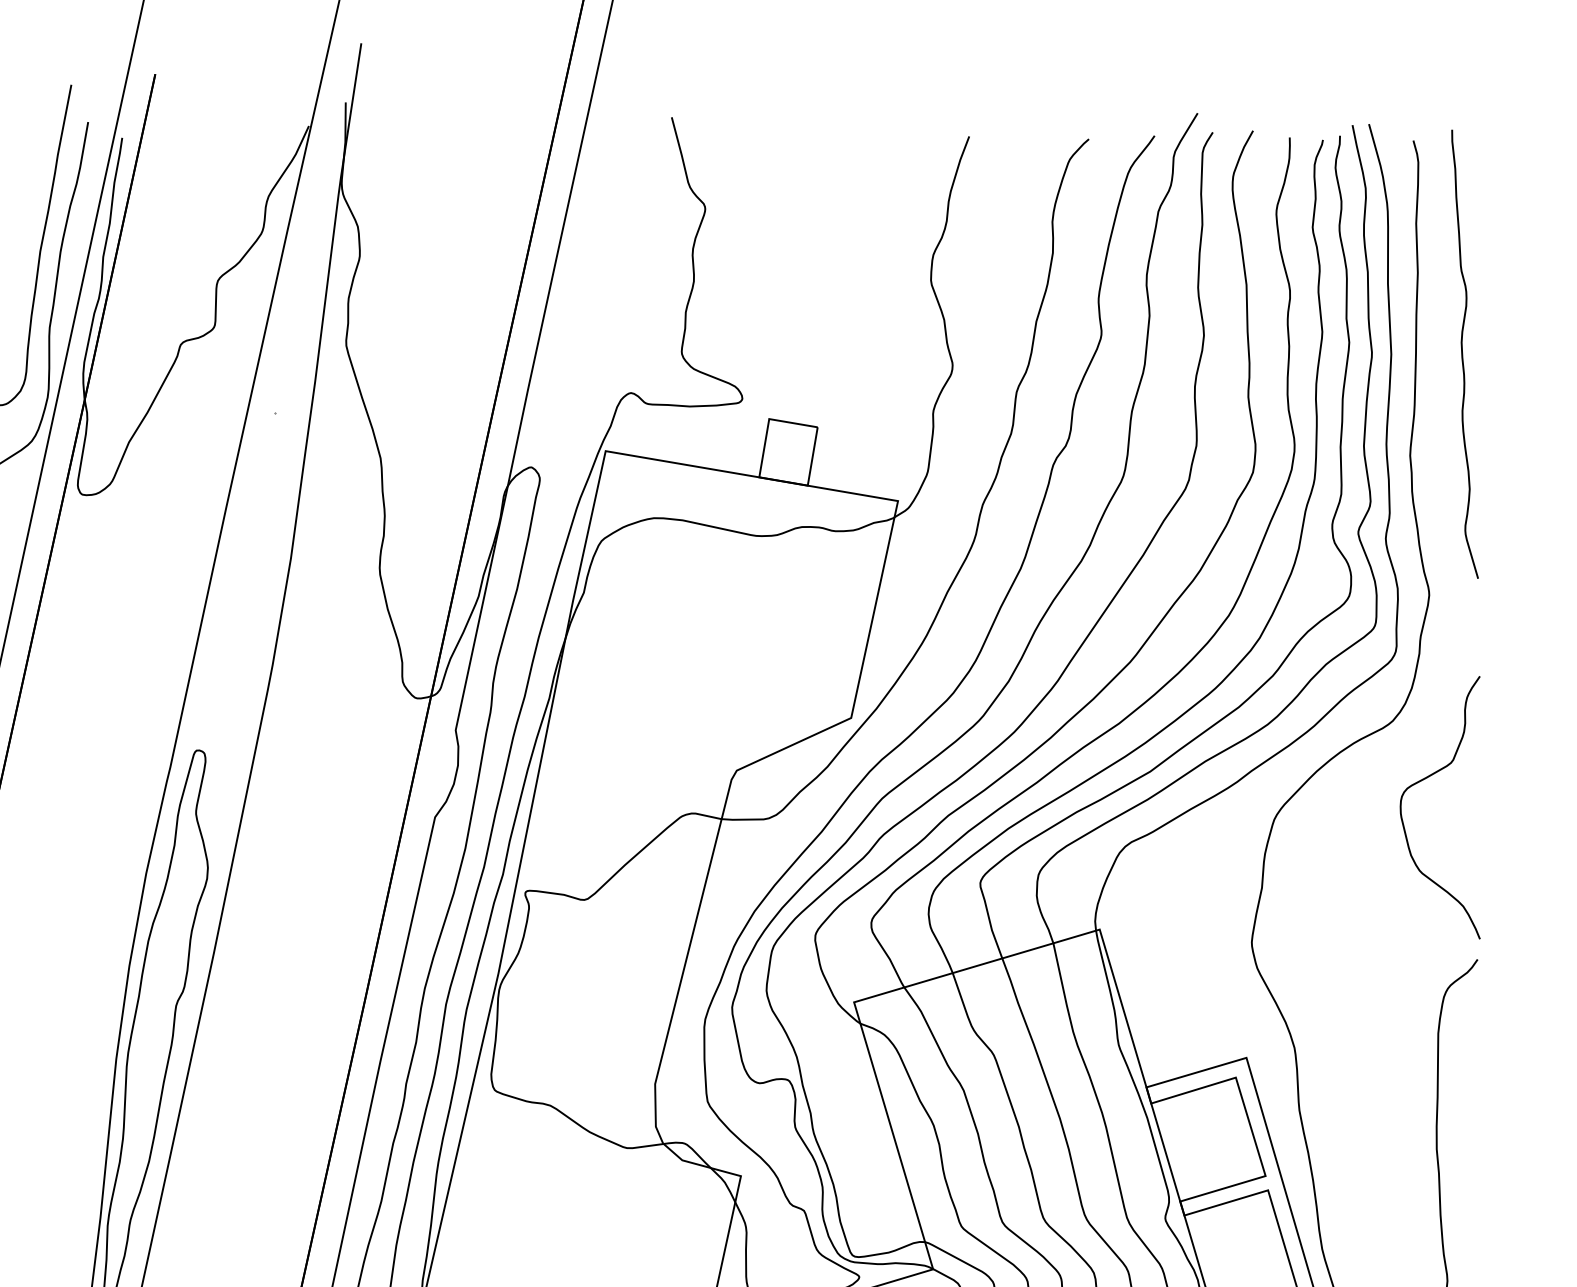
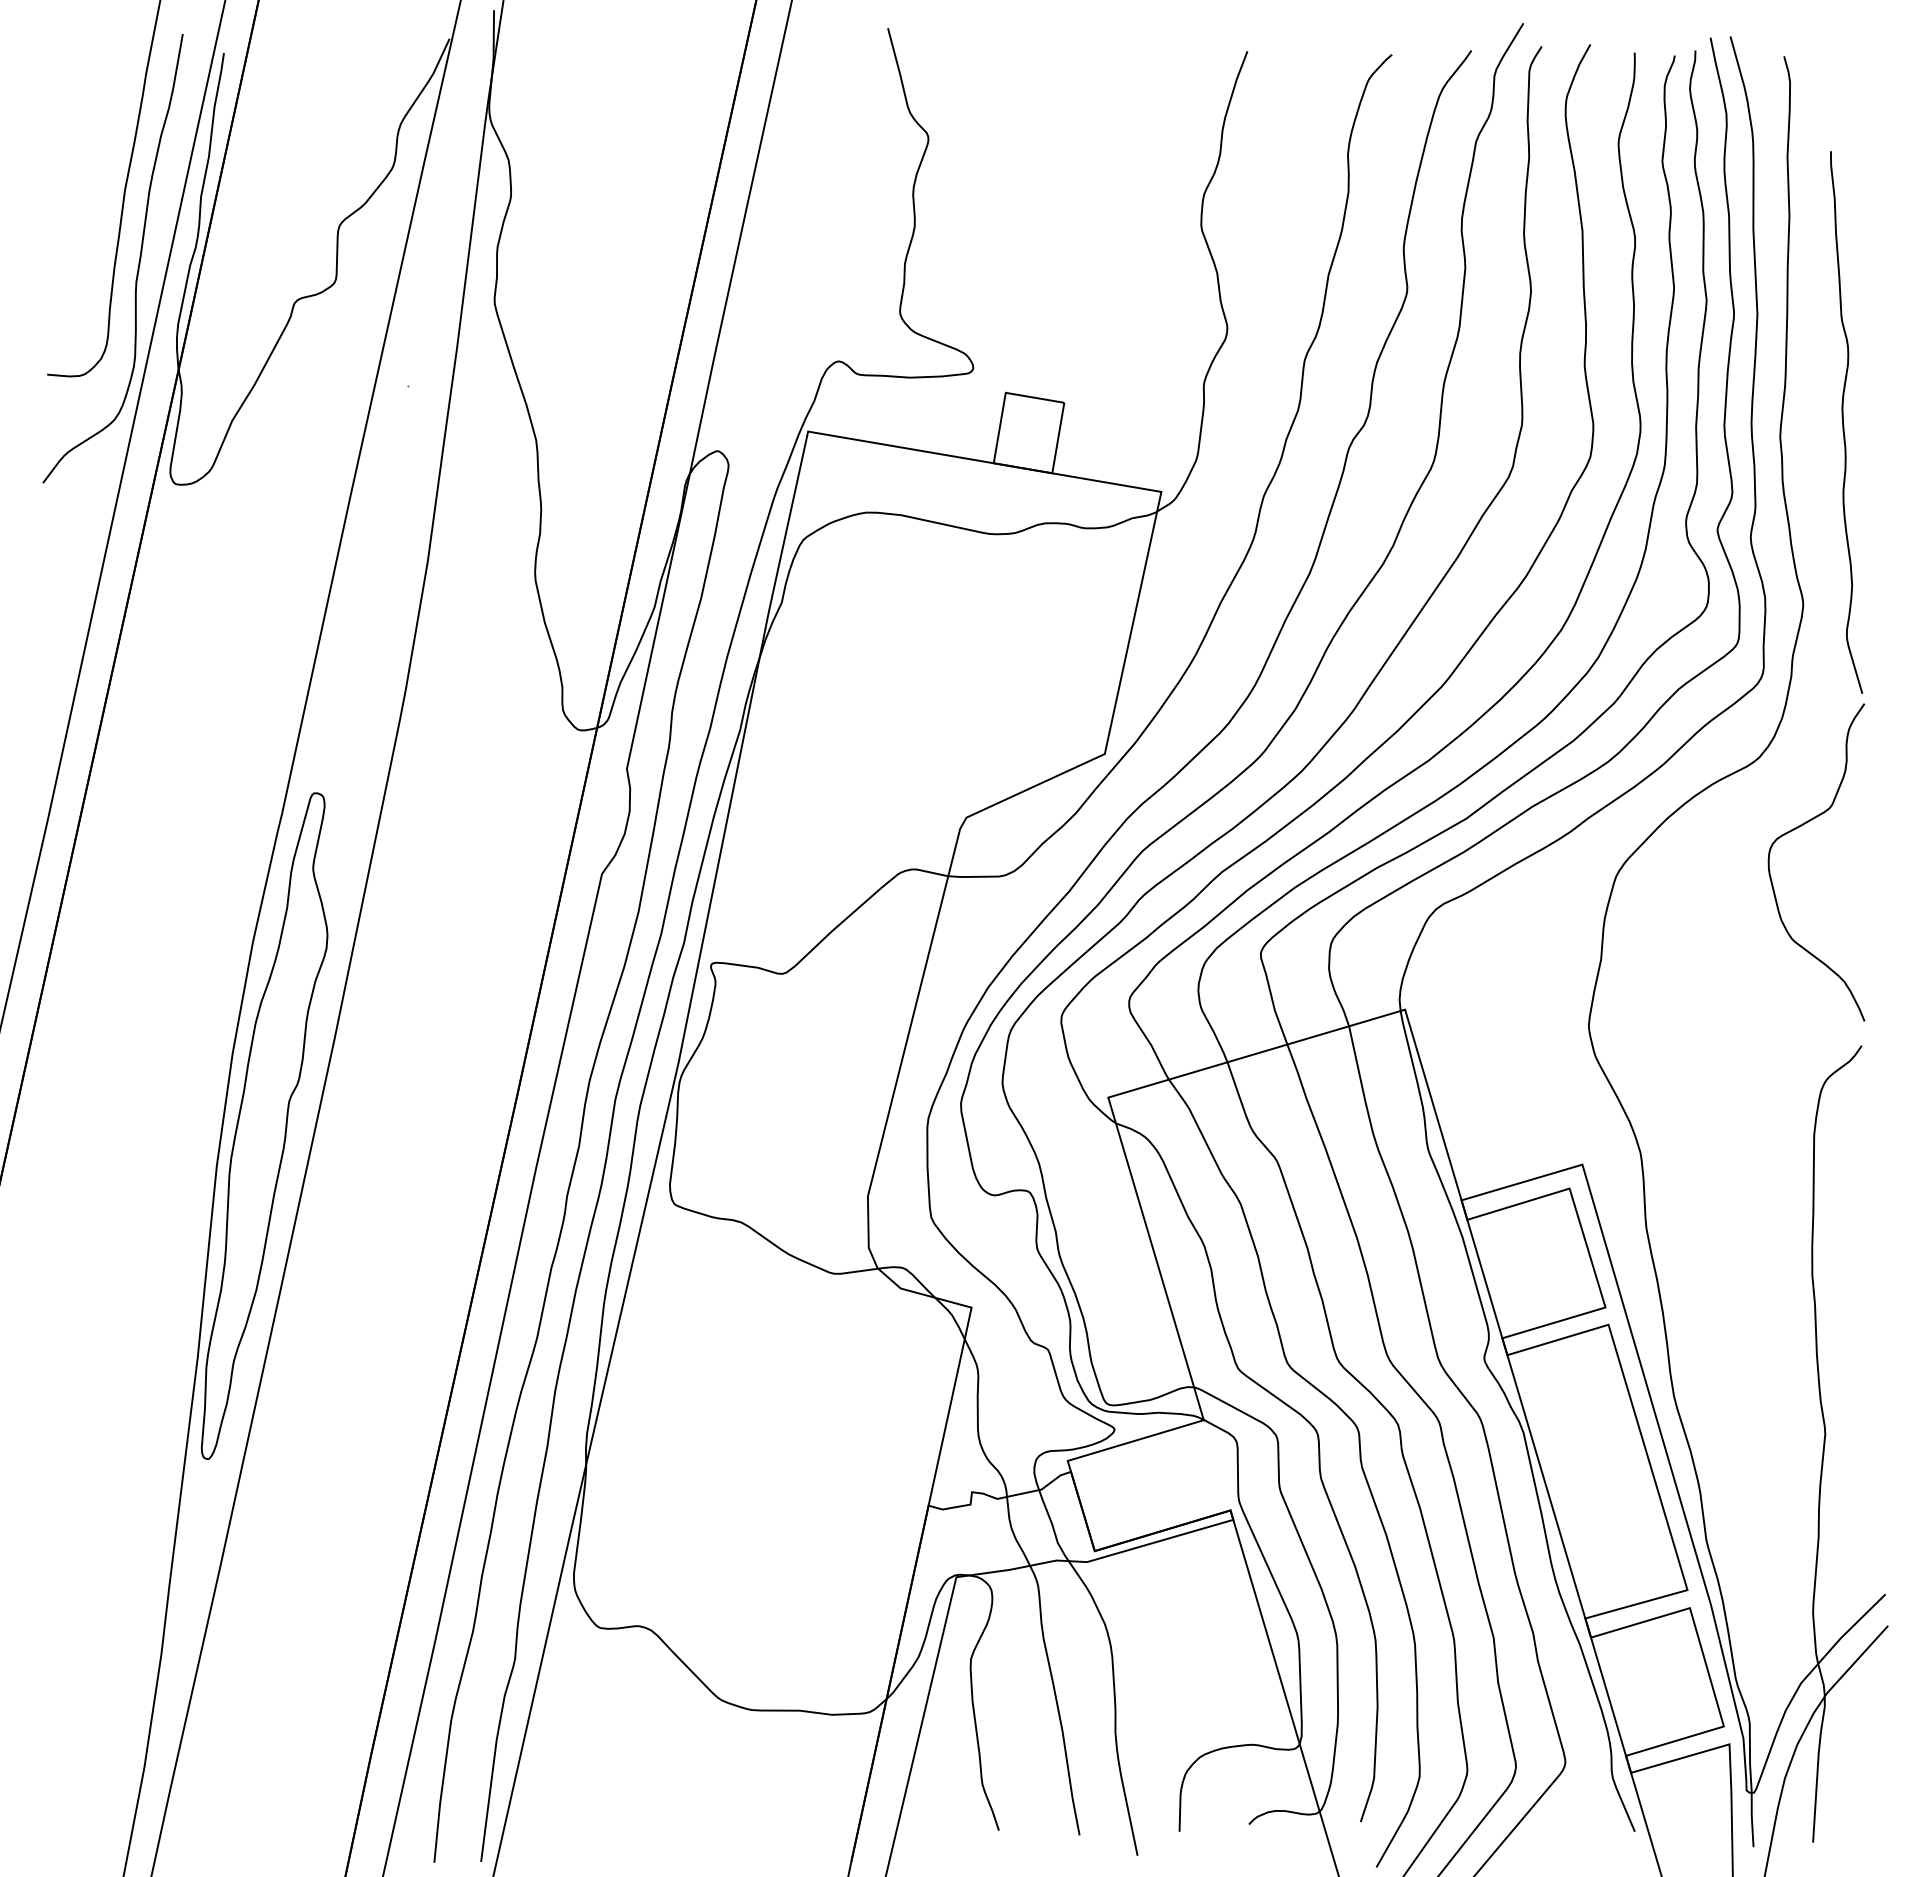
curve: (1463, 355) -> (1844, 424), moved

